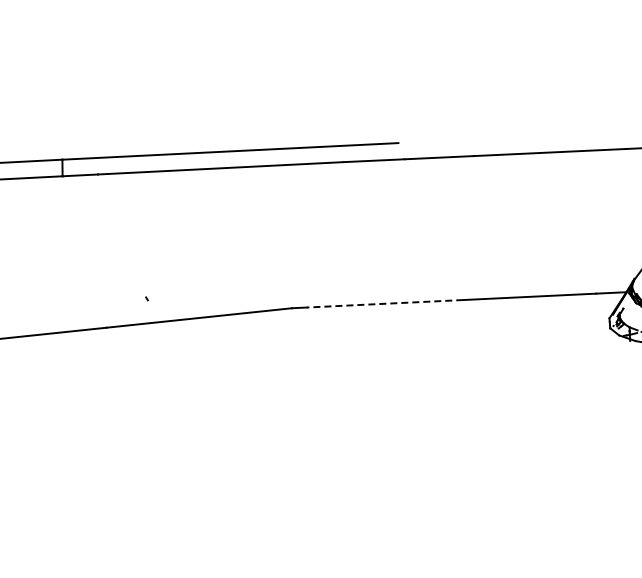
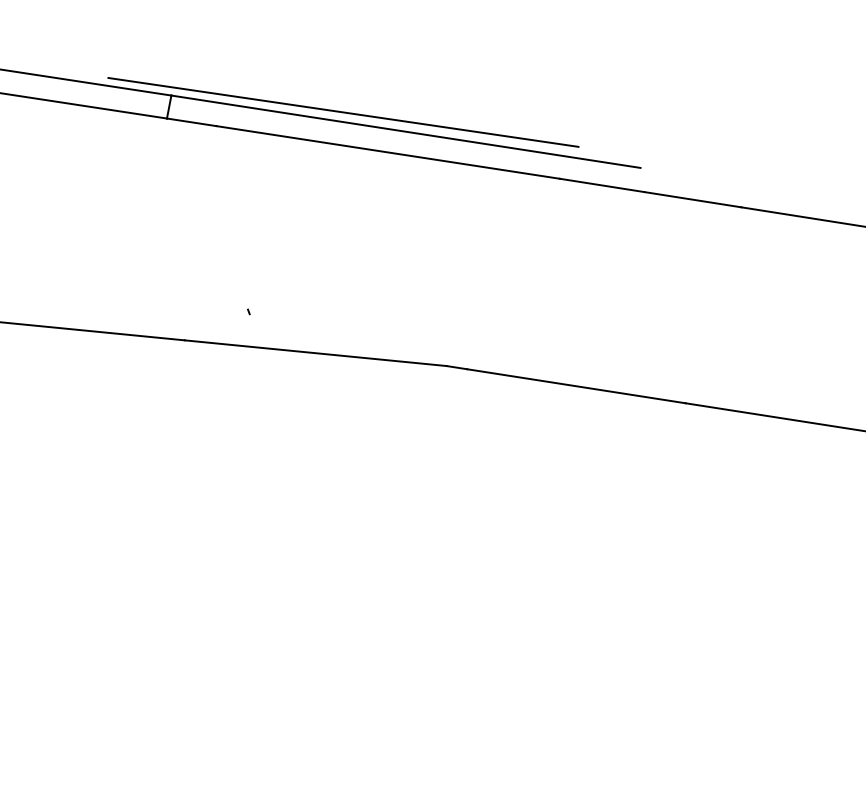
line: (184, 146) -> (343, 111), added
line: (384, 303) -> (575, 385), dashed -> solid

